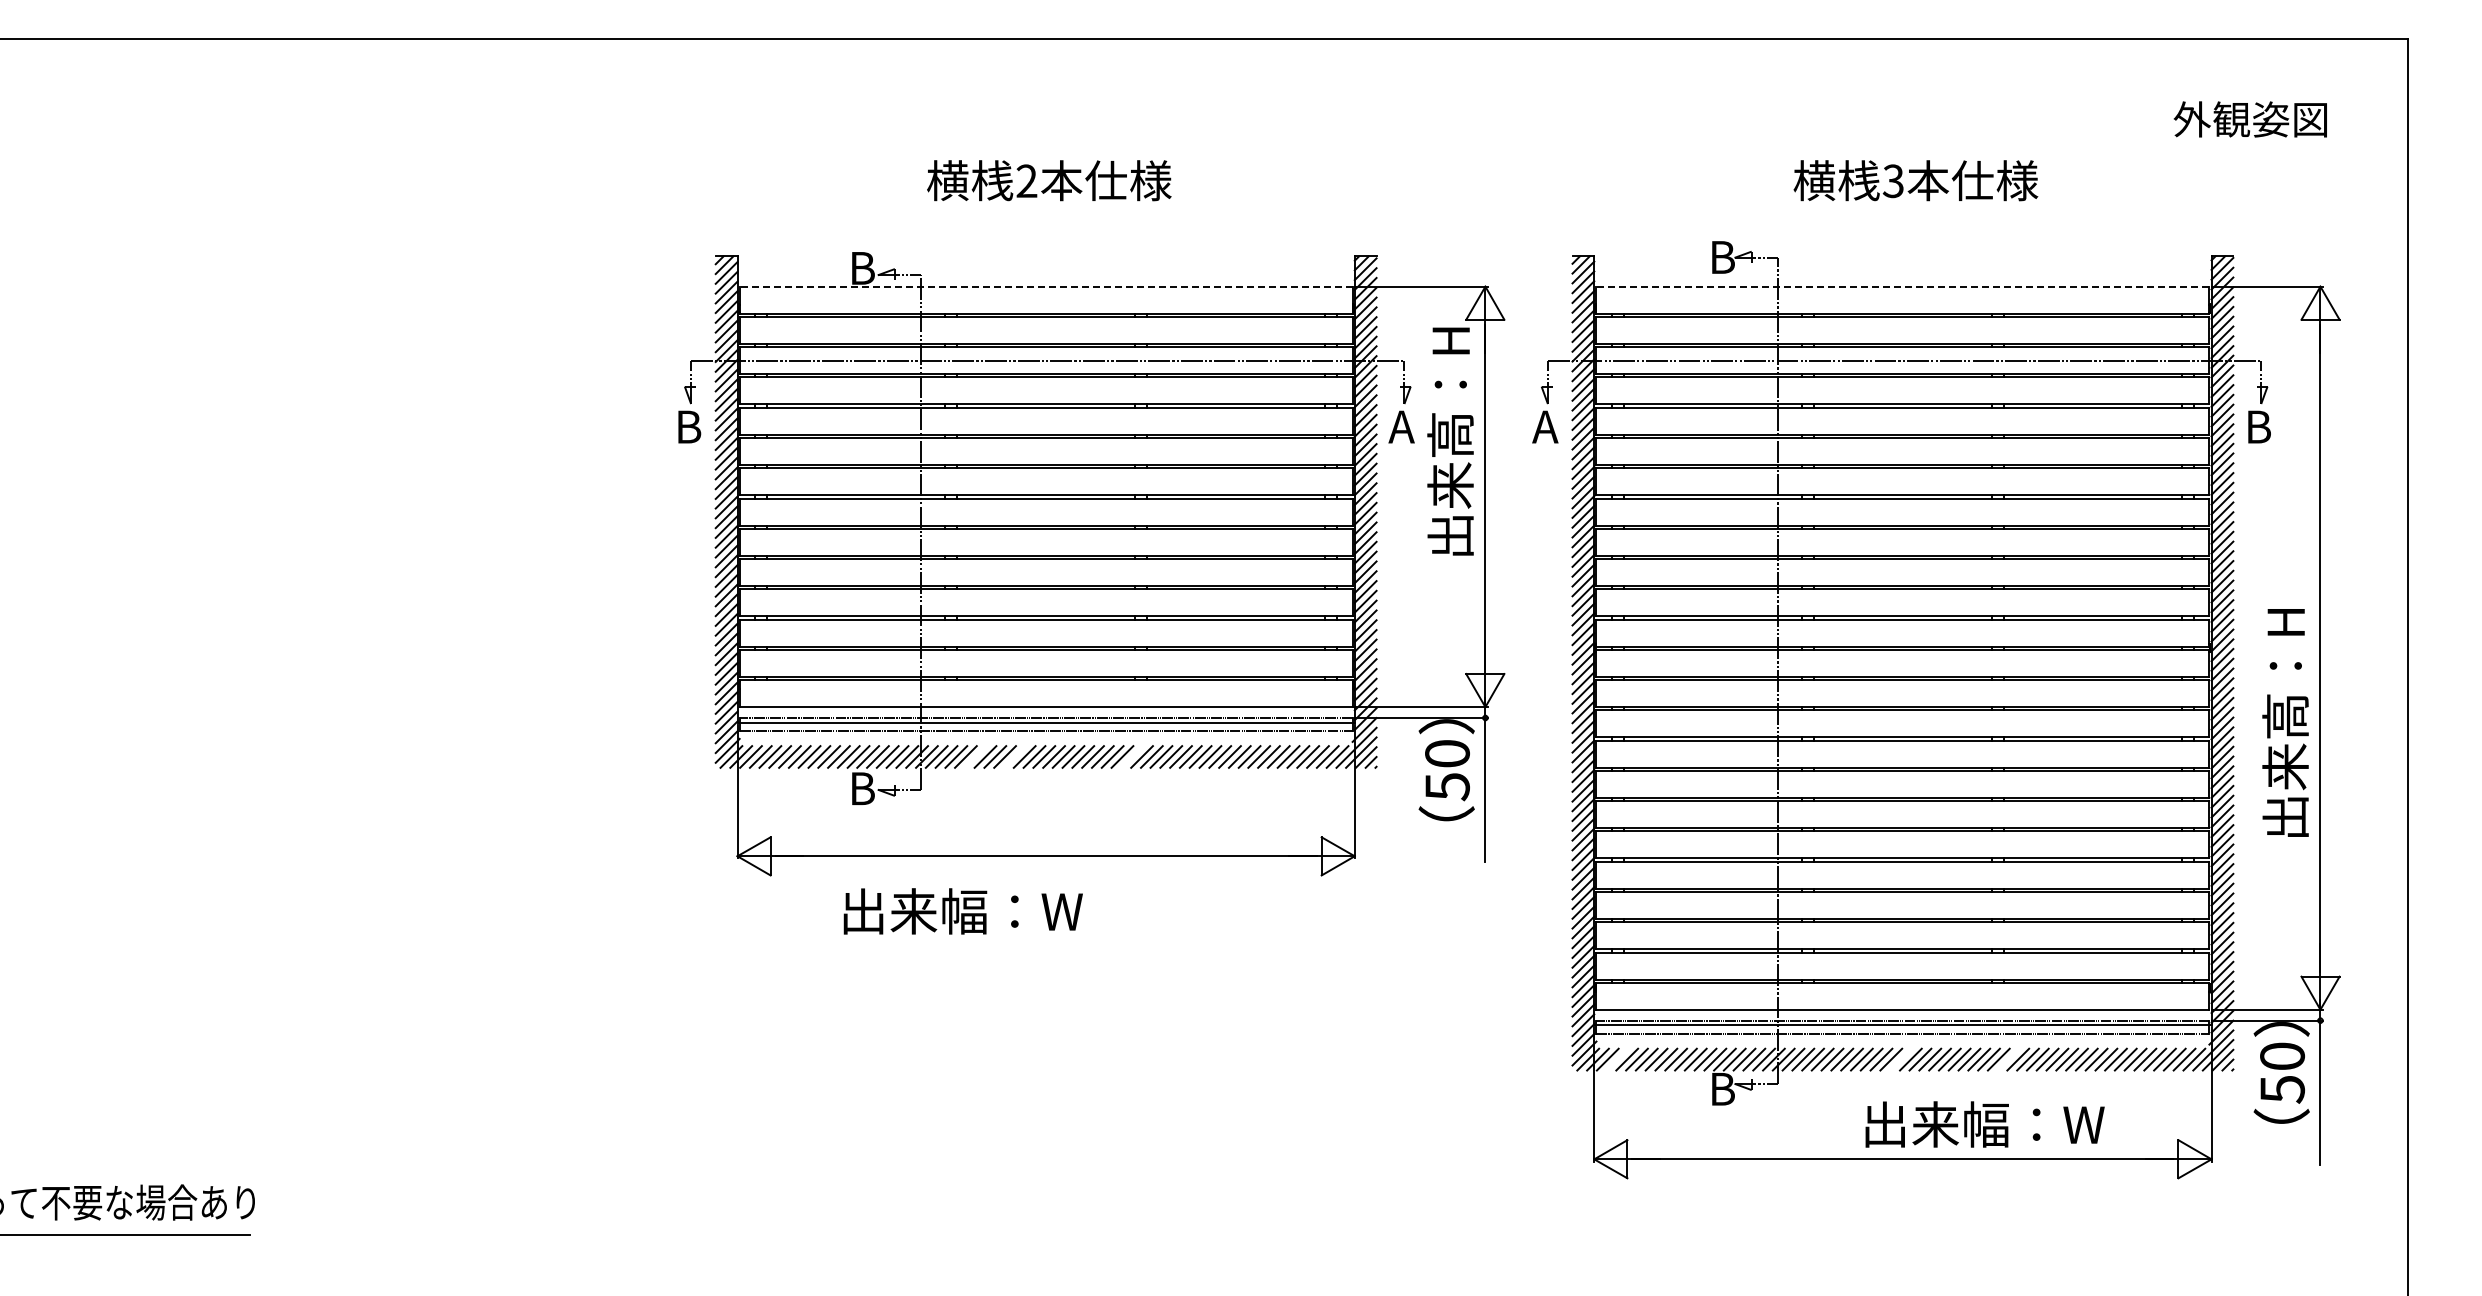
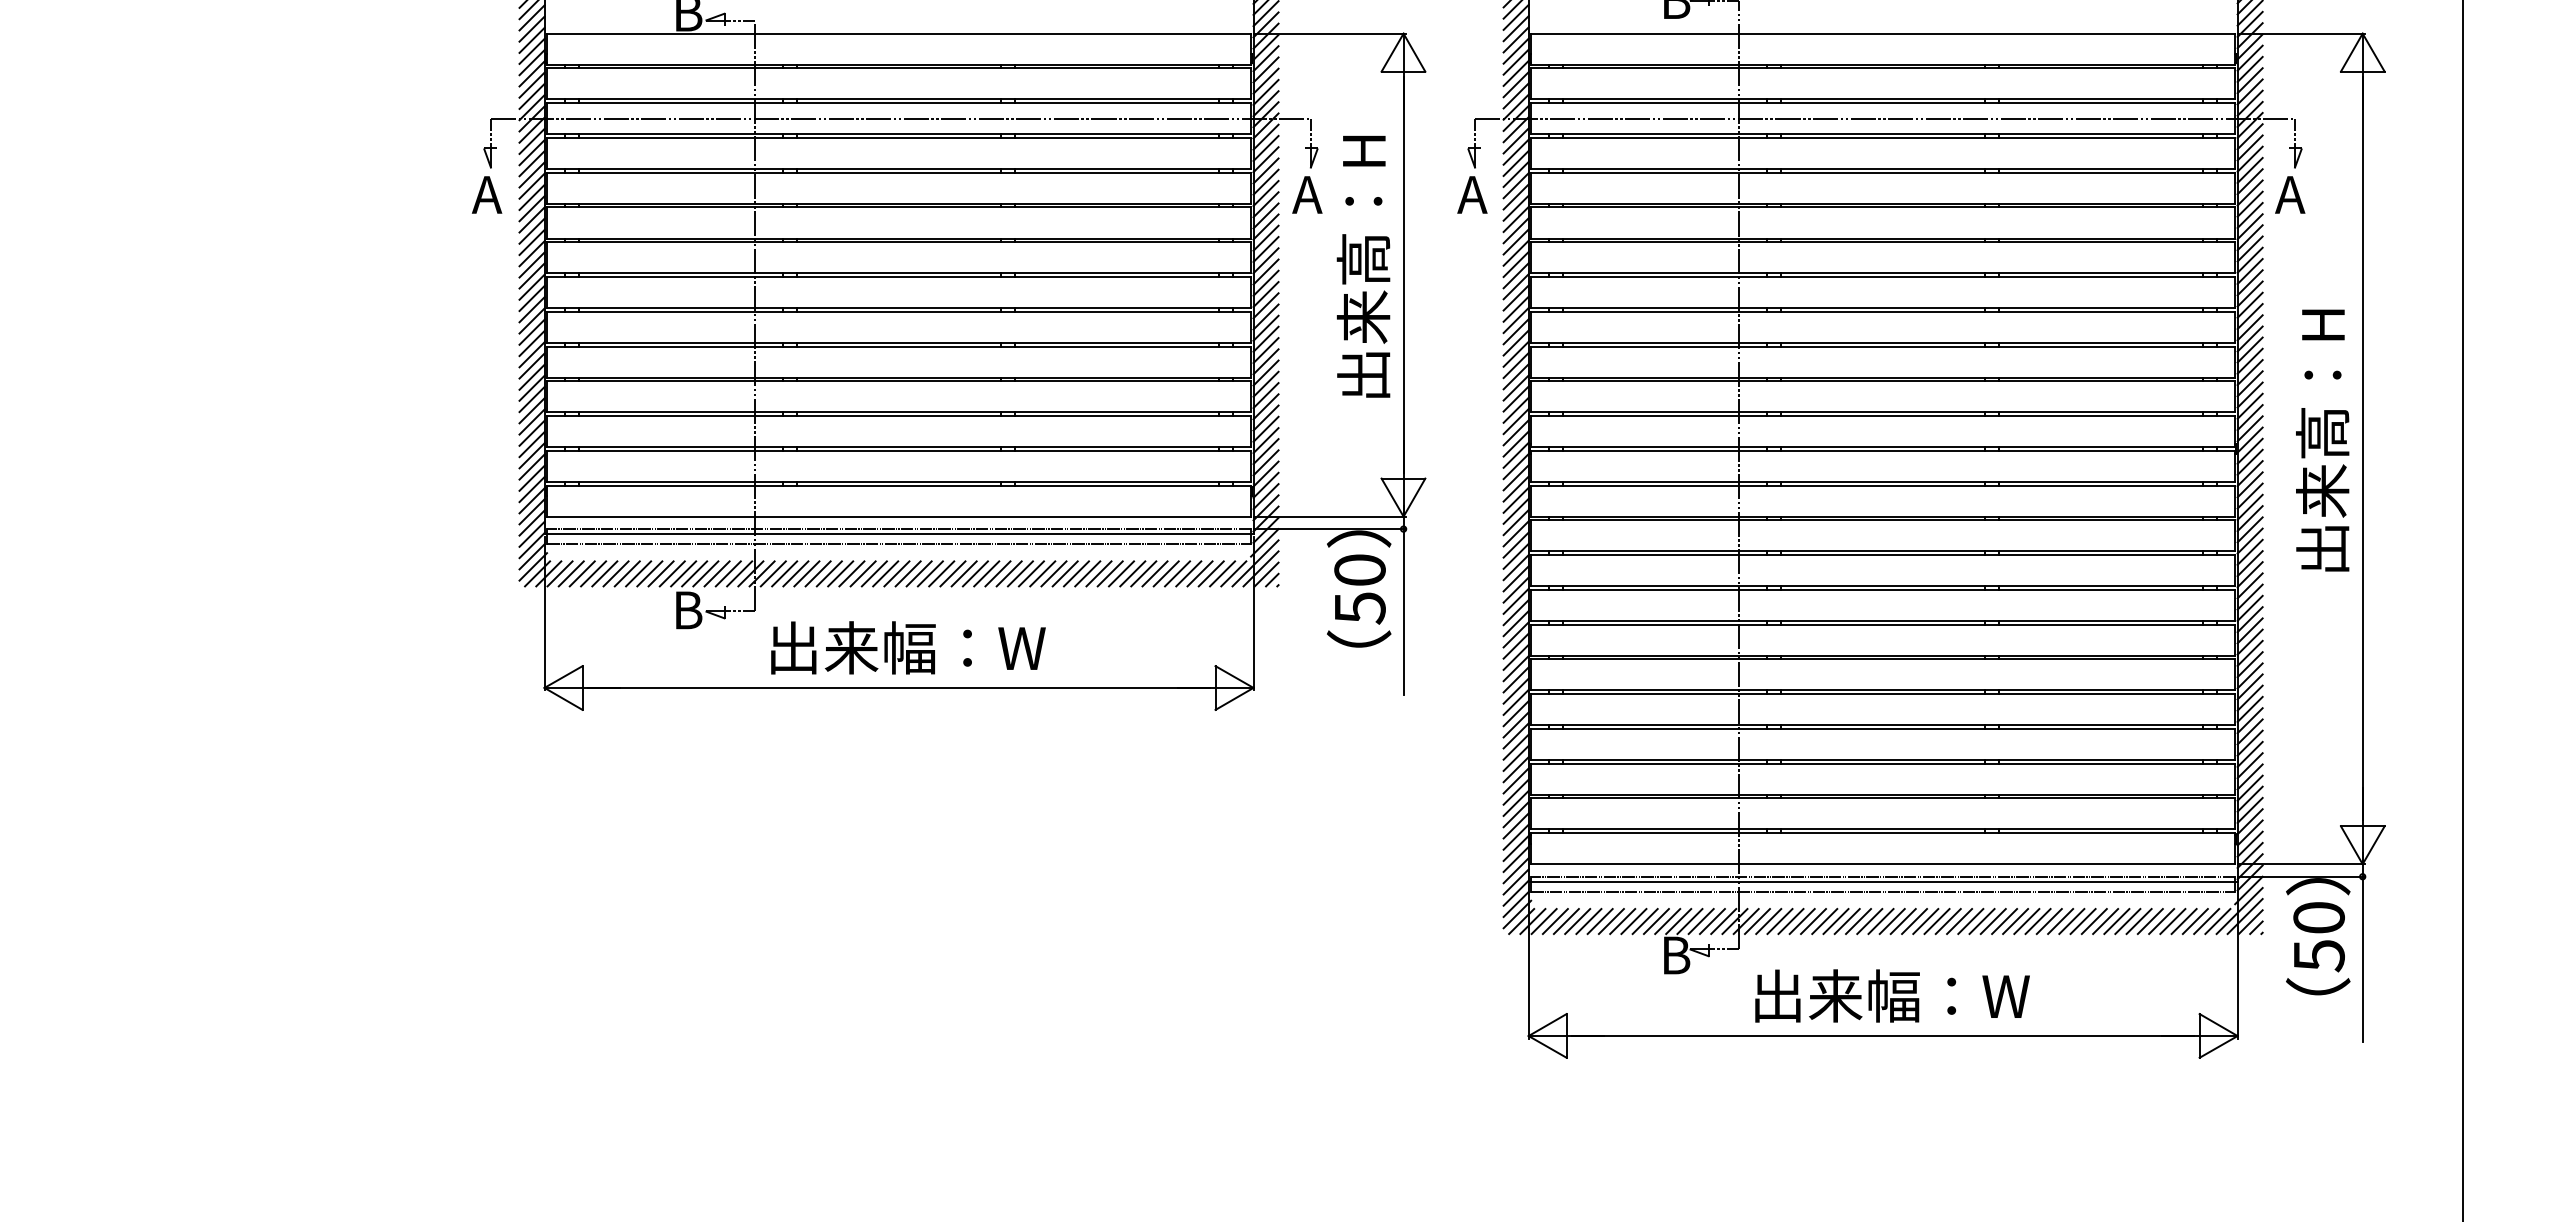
line: (1045, 286) -> (898, 33), dashed -> solid
line: (1902, 286) -> (1882, 33), dashed -> solid
text: (687, 426) -> (487, 194), B -> A
text: (2257, 426) -> (2290, 194), B -> A
text: (1450, 441) -> (1363, 266), moved
text: (2285, 722) -> (2322, 440), moved
line: (975, 756) -> (817, 573), added
line: (1014, 756) -> (862, 573), added
line: (1132, 756) -> (998, 573), added
text: (962, 911) -> (907, 647), moved
line: (1617, 1059) -> (1555, 921), added
line: (1900, 1059) -> (1880, 921), added
line: (2008, 1059) -> (2004, 921), added
text: (1984, 1124) -> (1891, 996), moved

